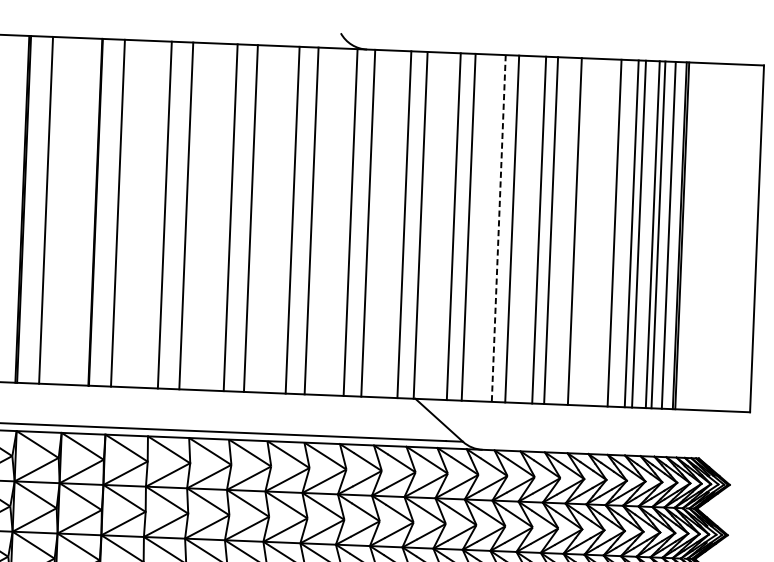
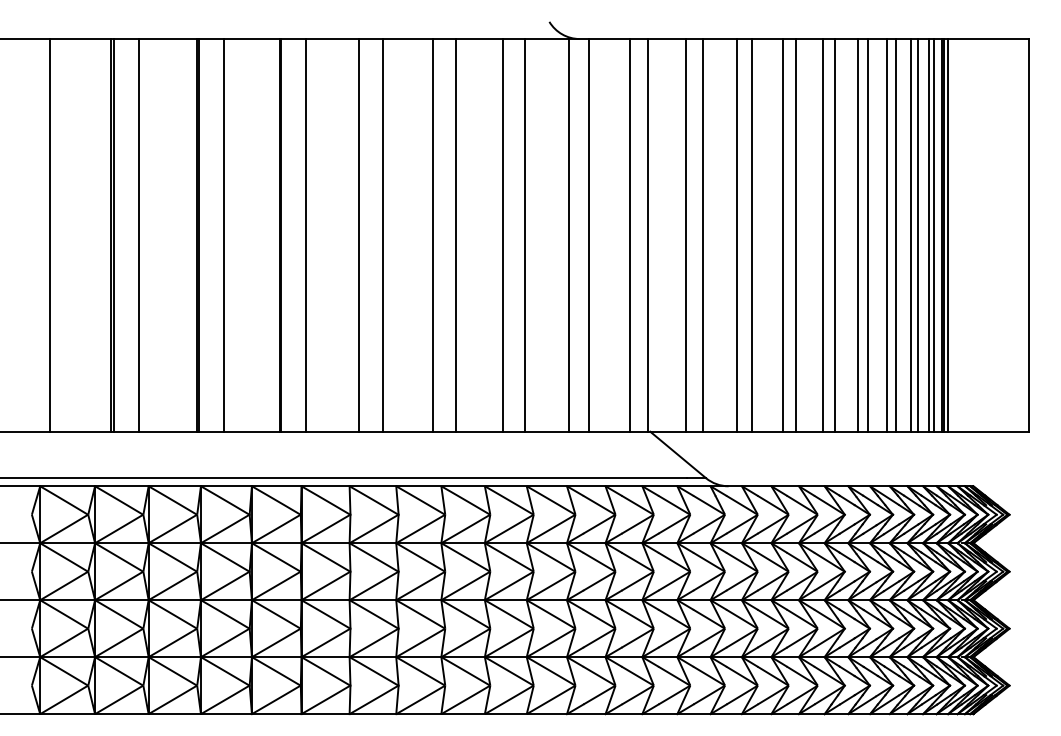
line: (498, 228) -> (736, 235), dashed -> solid
line: (585, 232) -> (834, 235), added
line: (605, 232) -> (857, 235), added
line: (672, 235) -> (933, 235), added
line: (685, 236) -> (948, 235), added

